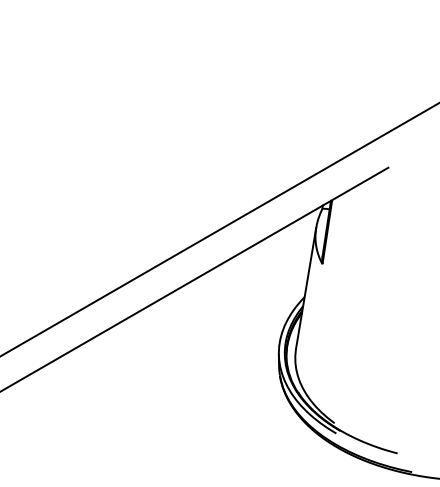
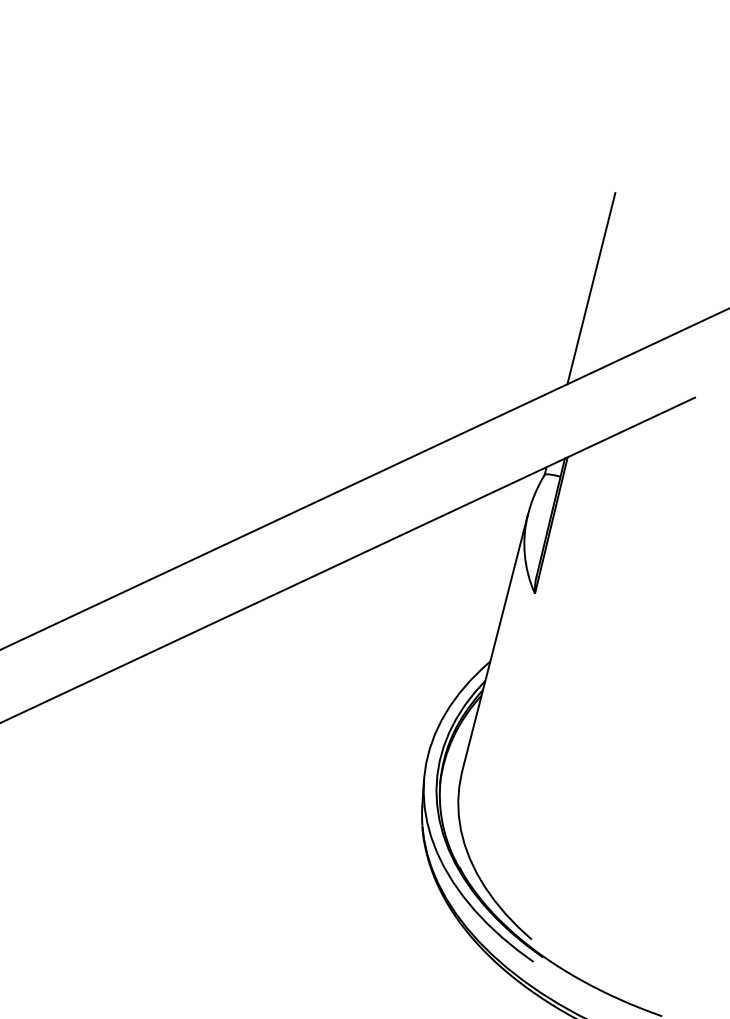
line: (336, 121) -> (591, 288), added

